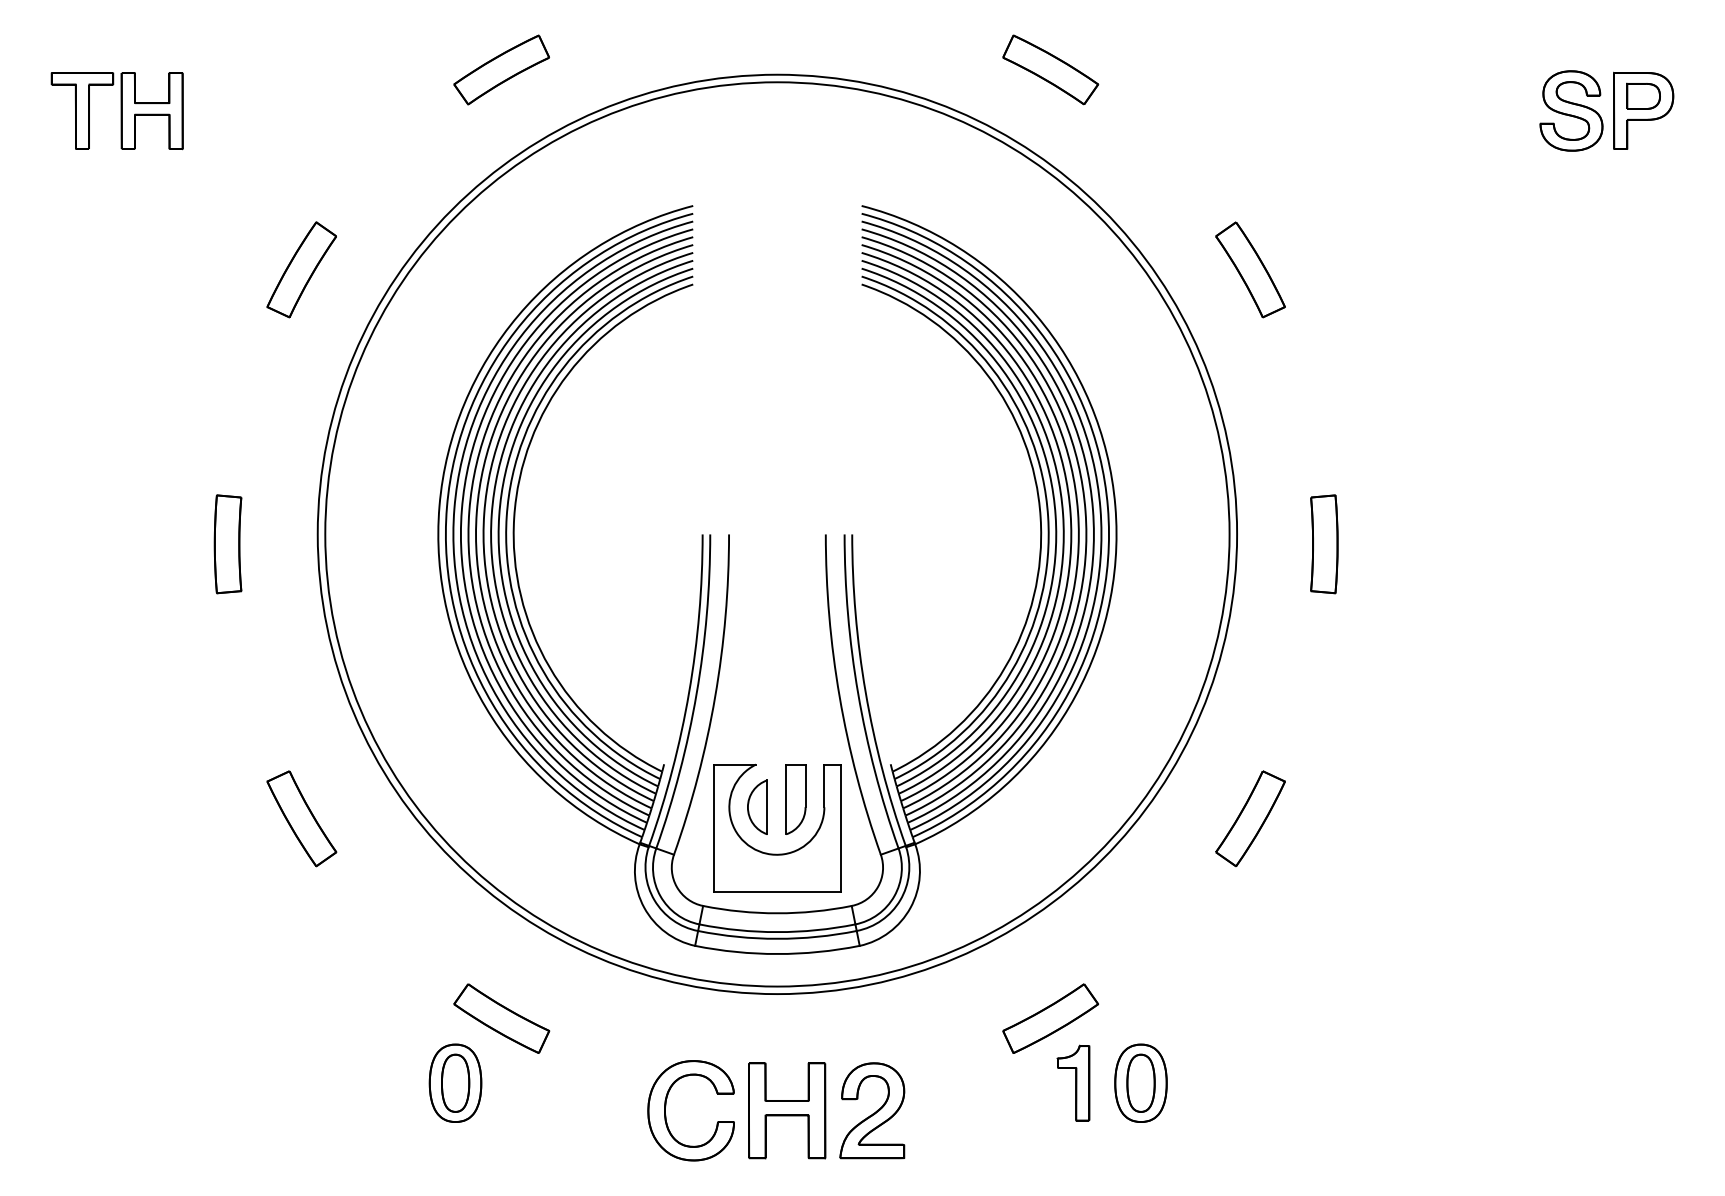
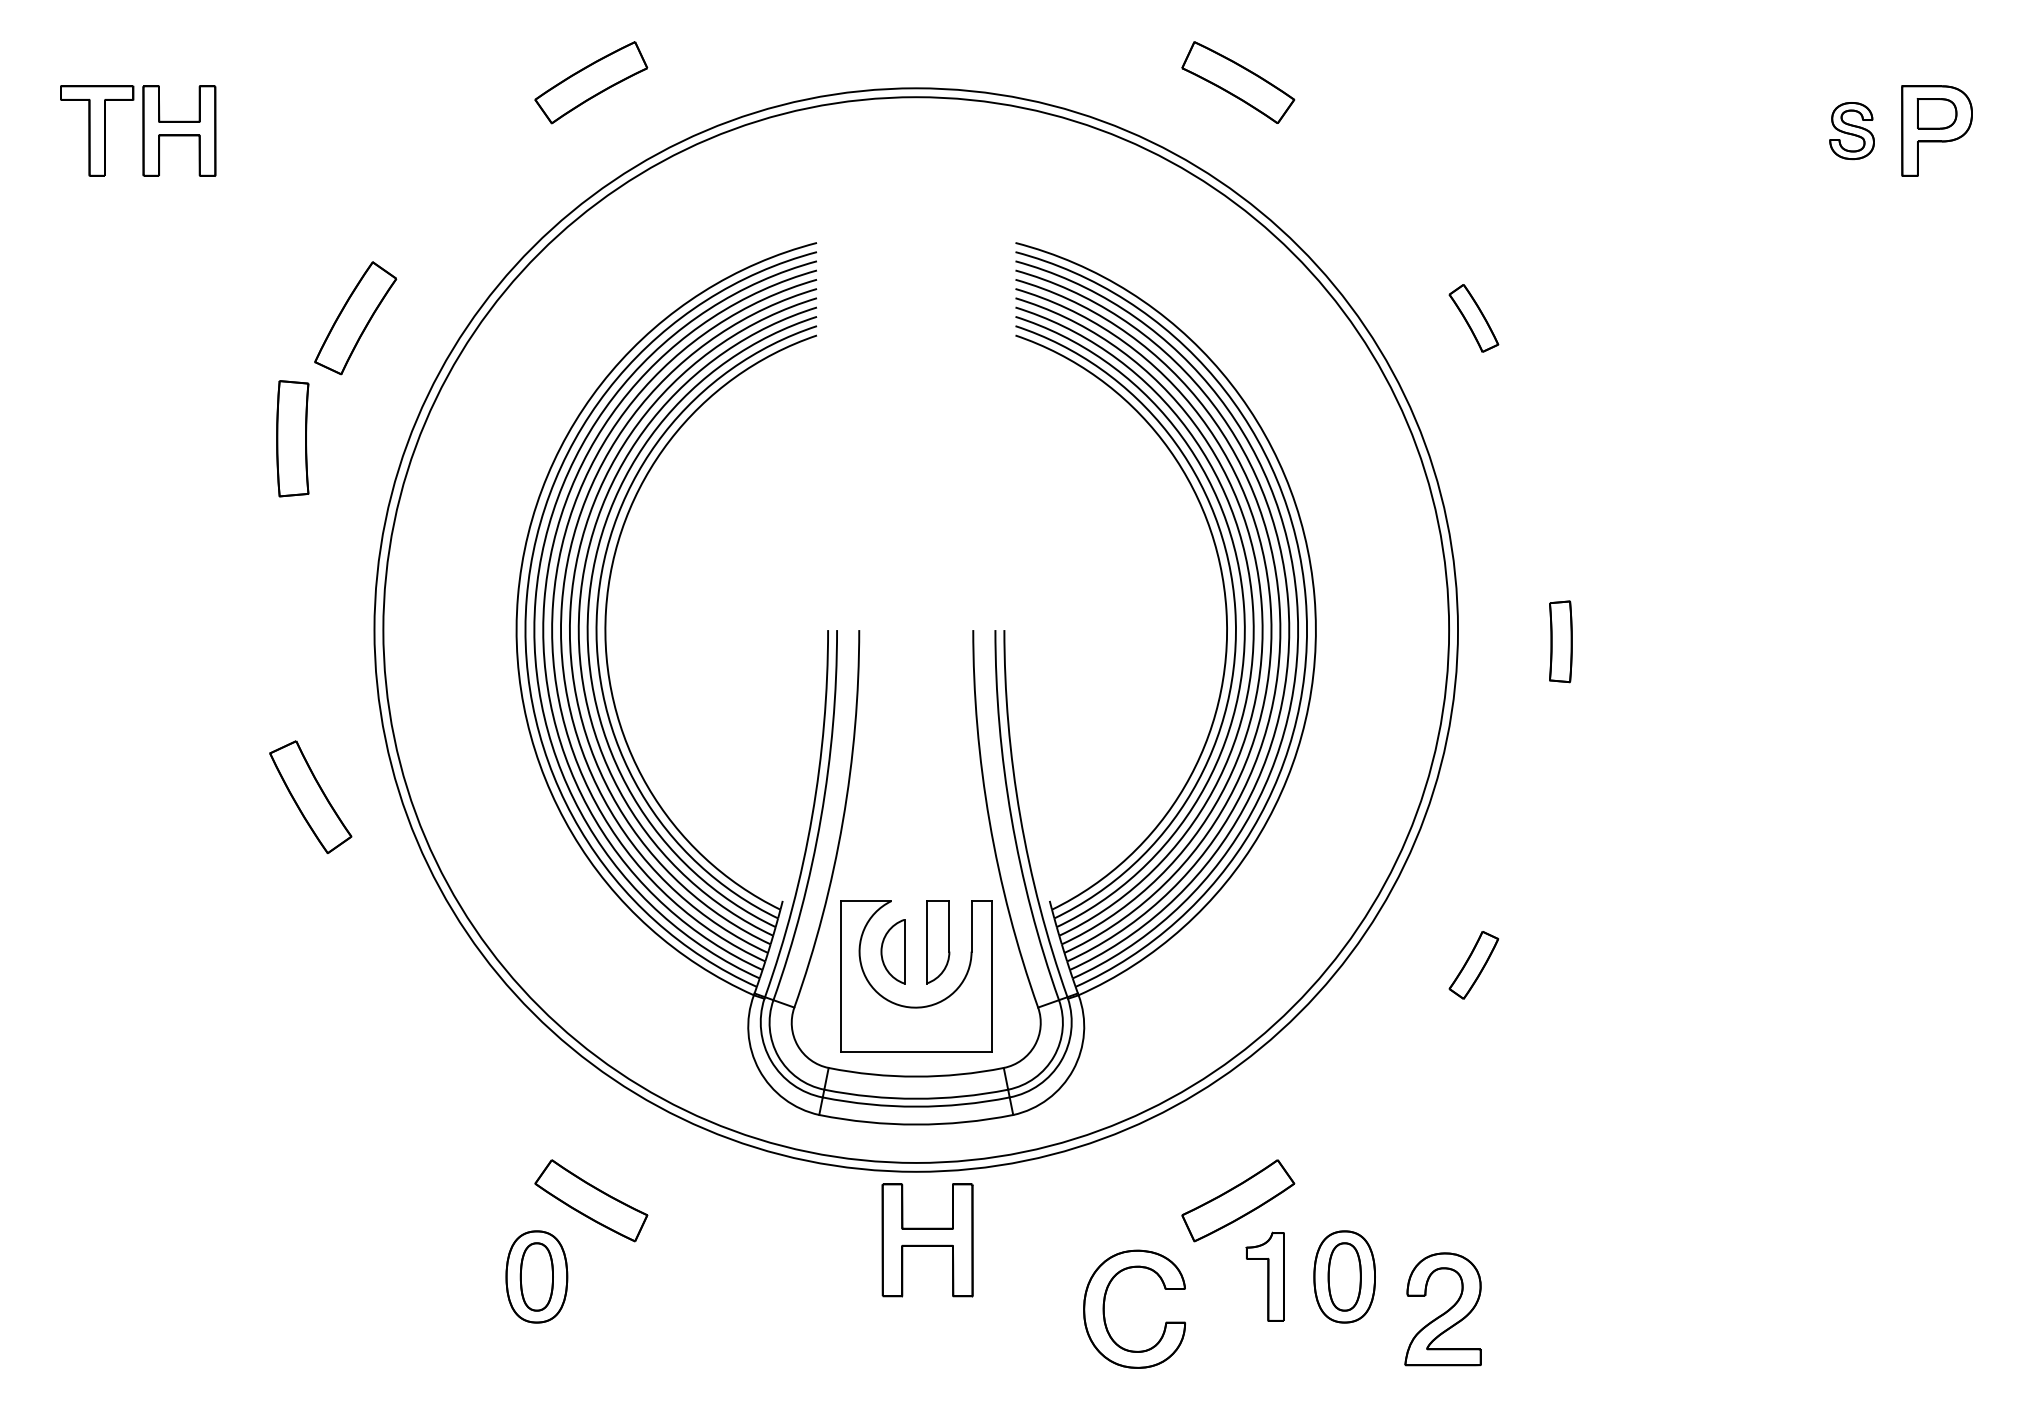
part: (1570, 110) -> (1851, 130), size x0.6
part: (1250, 270) -> (1473, 318), size x0.6
part: (227, 544) -> (292, 438), moved
part: (1324, 544) -> (1560, 641), size x0.7
part: (301, 818) -> (310, 796), moved
part: (1250, 819) -> (1473, 965), size x0.6
part: (666, 1104) -> (1105, 1301), moved
part: (786, 1110) -> (927, 1240), moved
part: (871, 1110) -> (1442, 1309), moved

